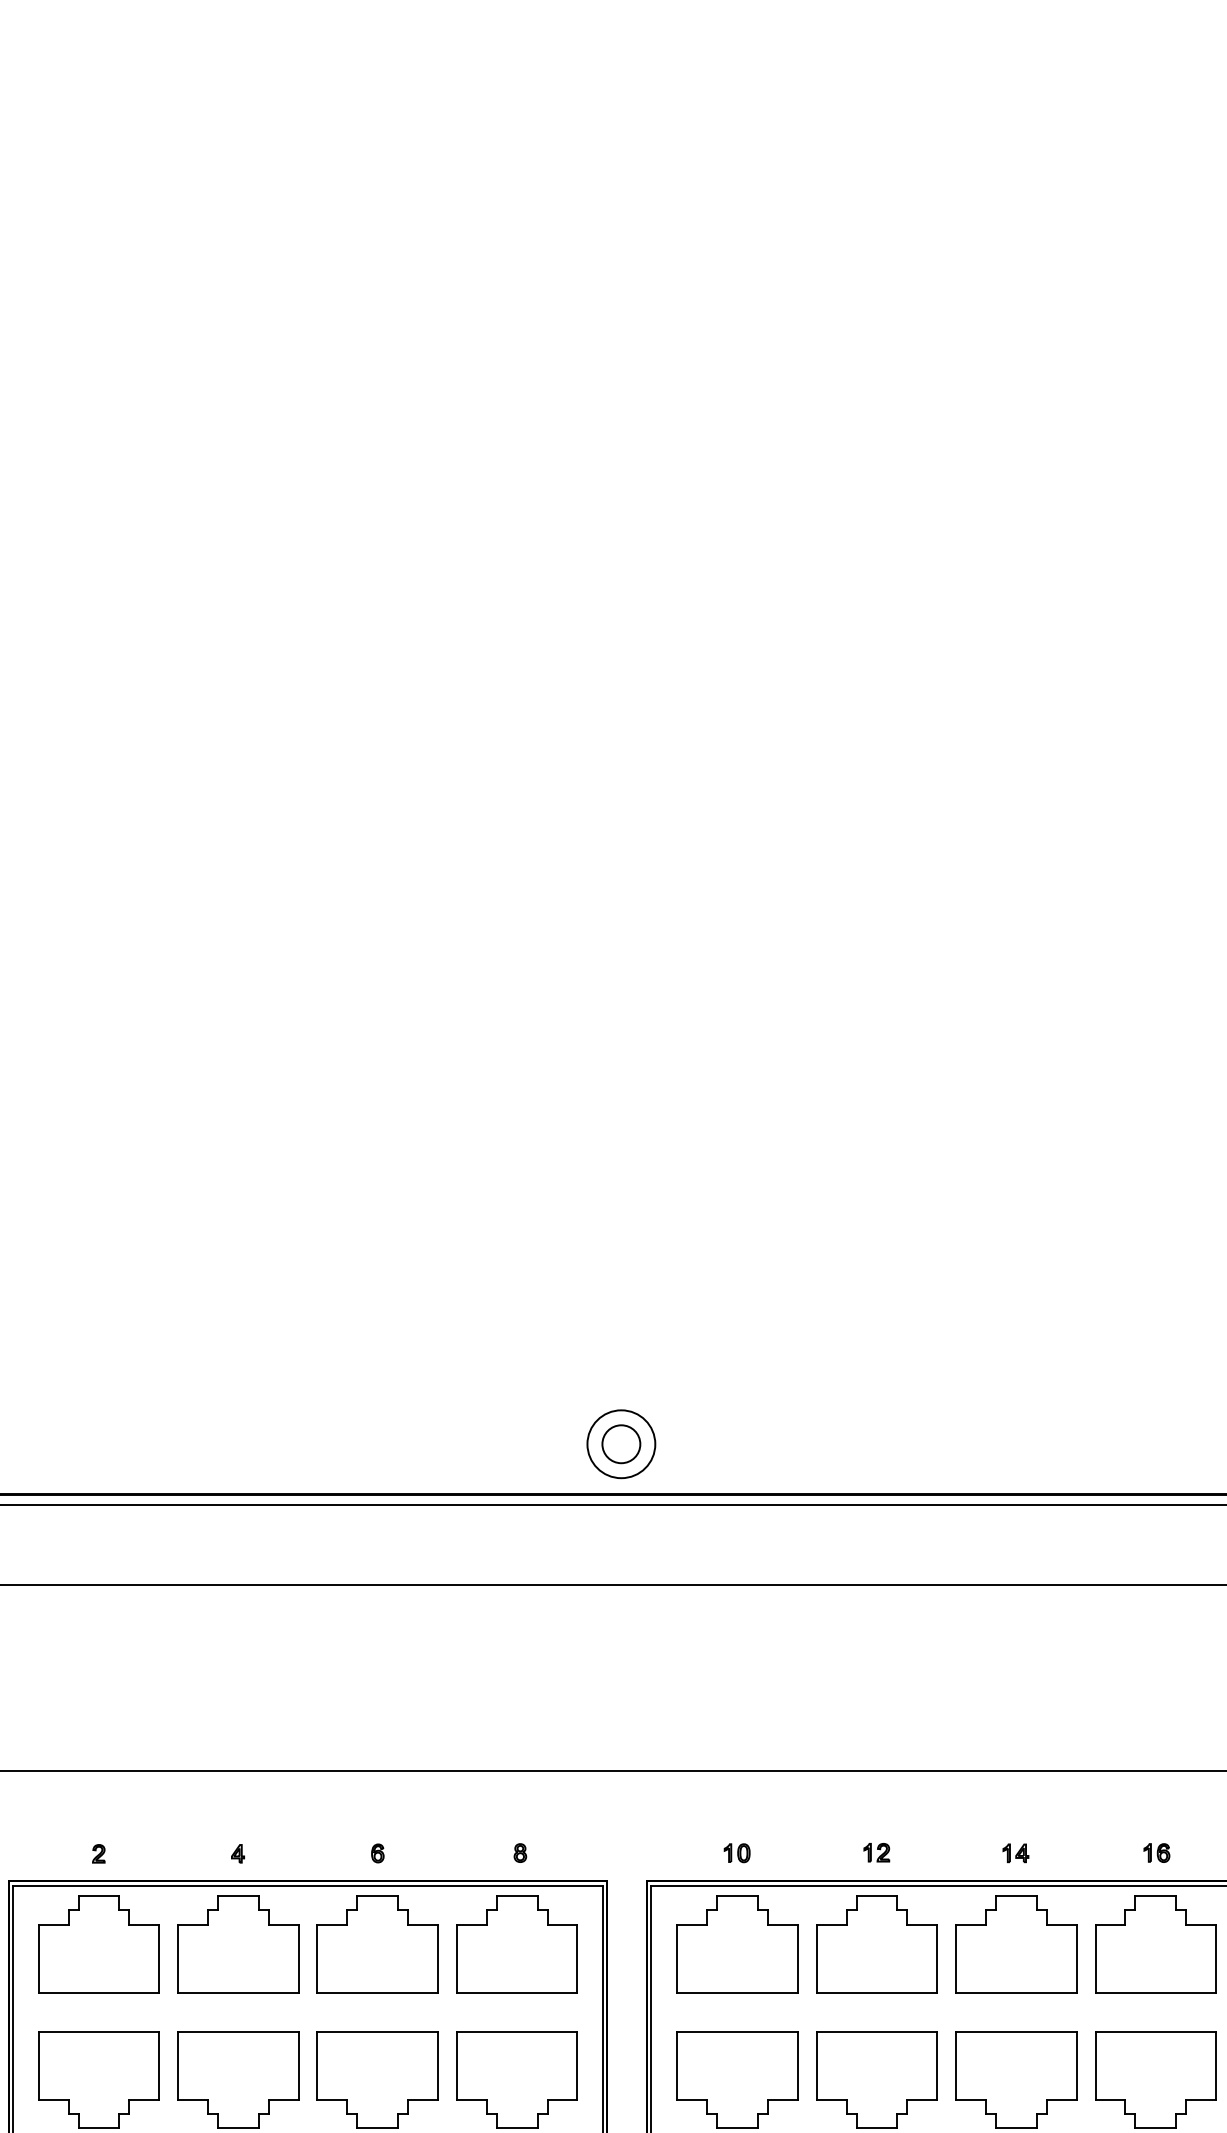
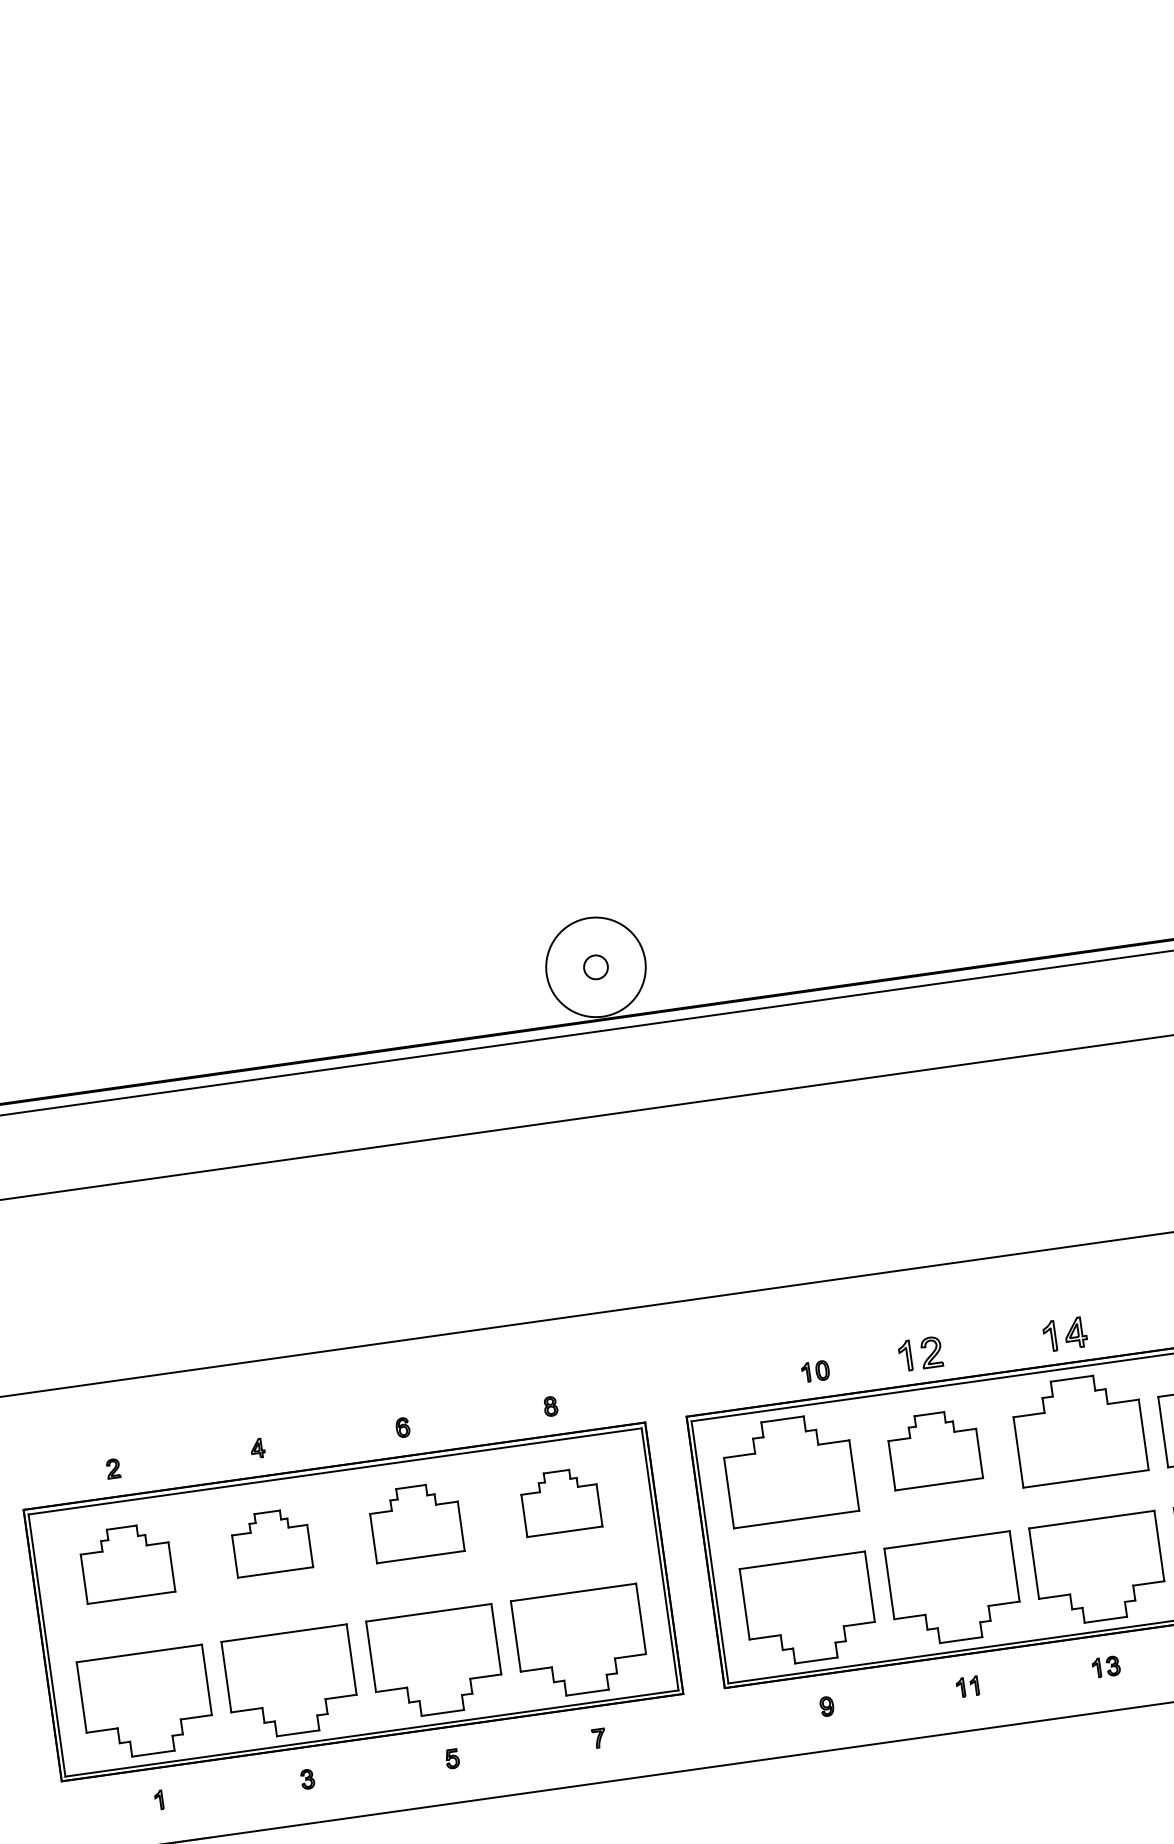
circle: (621, 1444) -> (596, 967), size x0.6
circle: (621, 1444) -> (596, 967), size x1.4
part: (876, 1852) -> (920, 1353), size x1.6
part: (736, 1853) -> (814, 1371), moved
part: (1015, 1853) -> (1064, 1334), size x1.6
part: (98, 1944) -> (126, 1562), size x0.7
part: (238, 1944) -> (271, 1542), size x0.6
part: (377, 1944) -> (415, 1522), size x0.7
part: (516, 1944) -> (560, 1501), size x0.6
part: (876, 1944) -> (933, 1449), size x0.7

